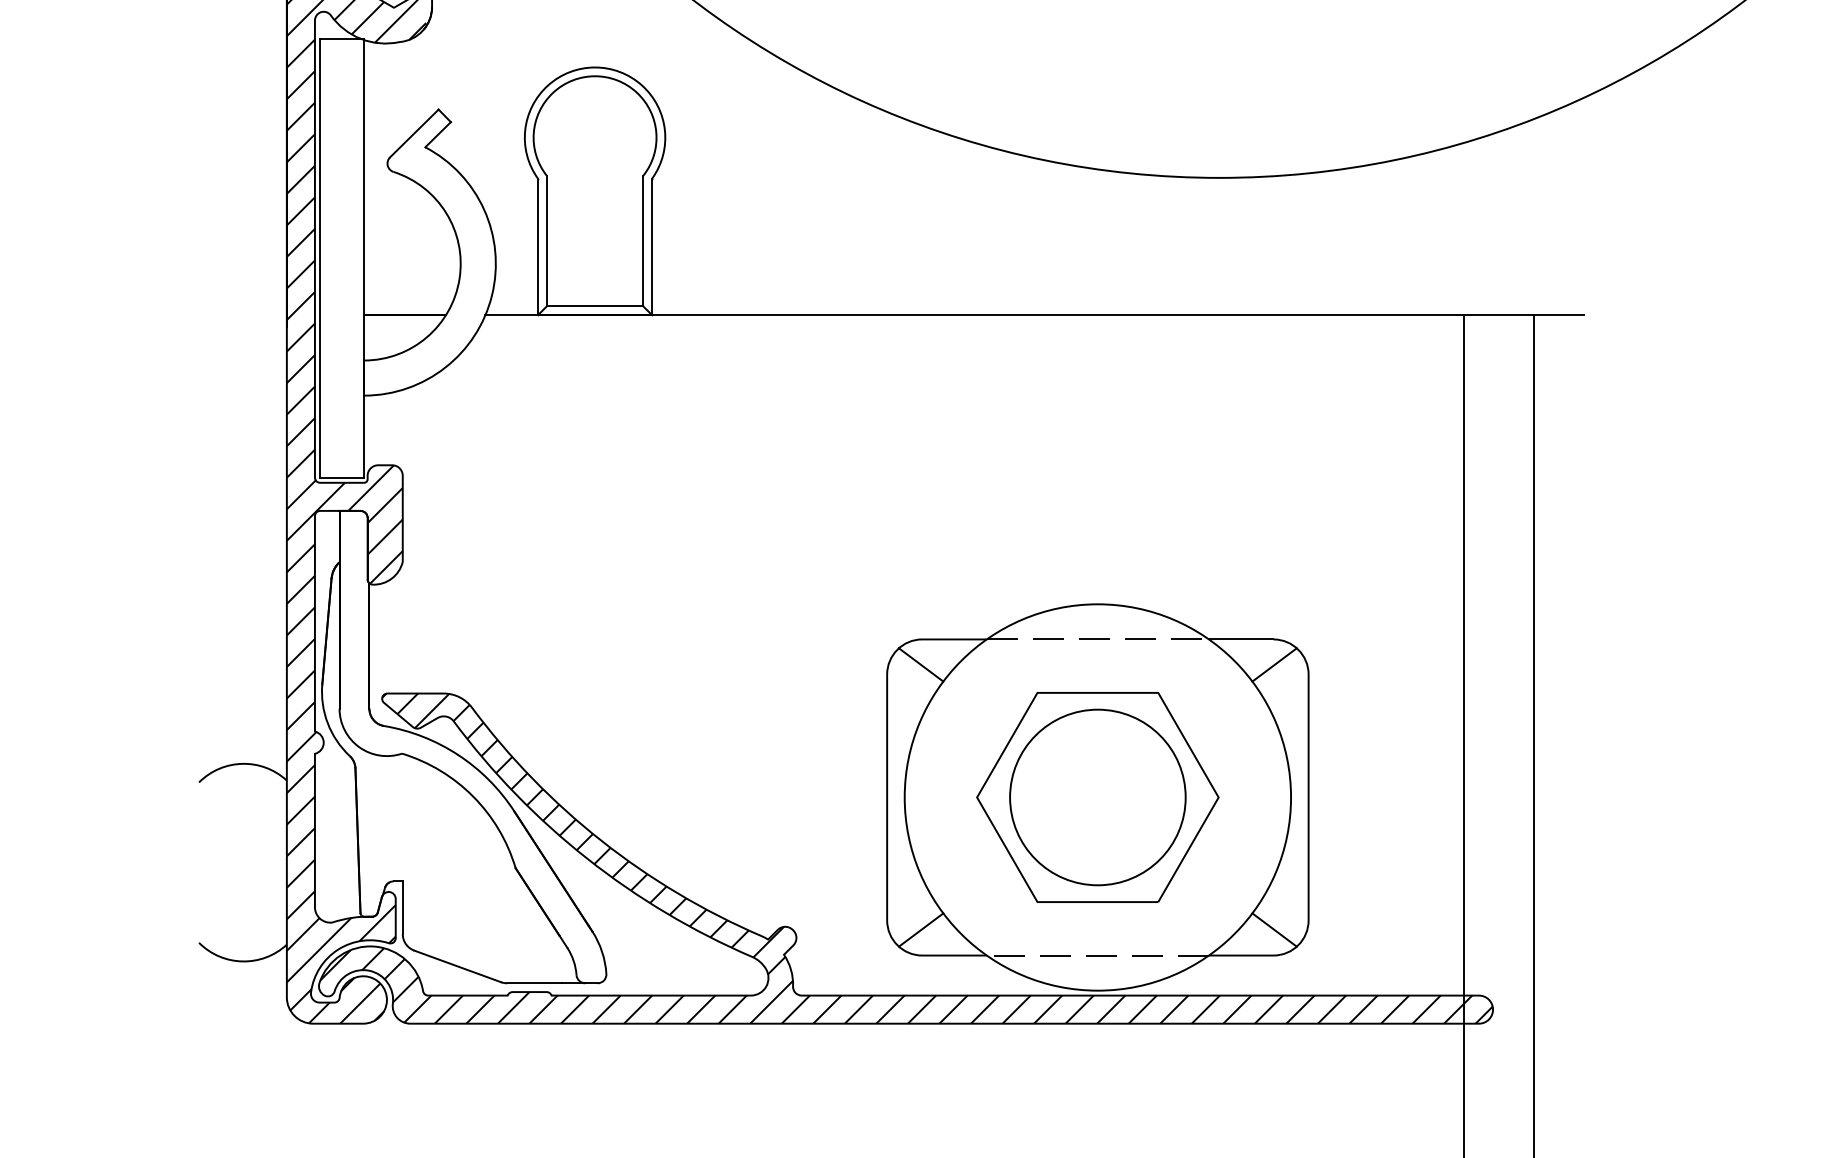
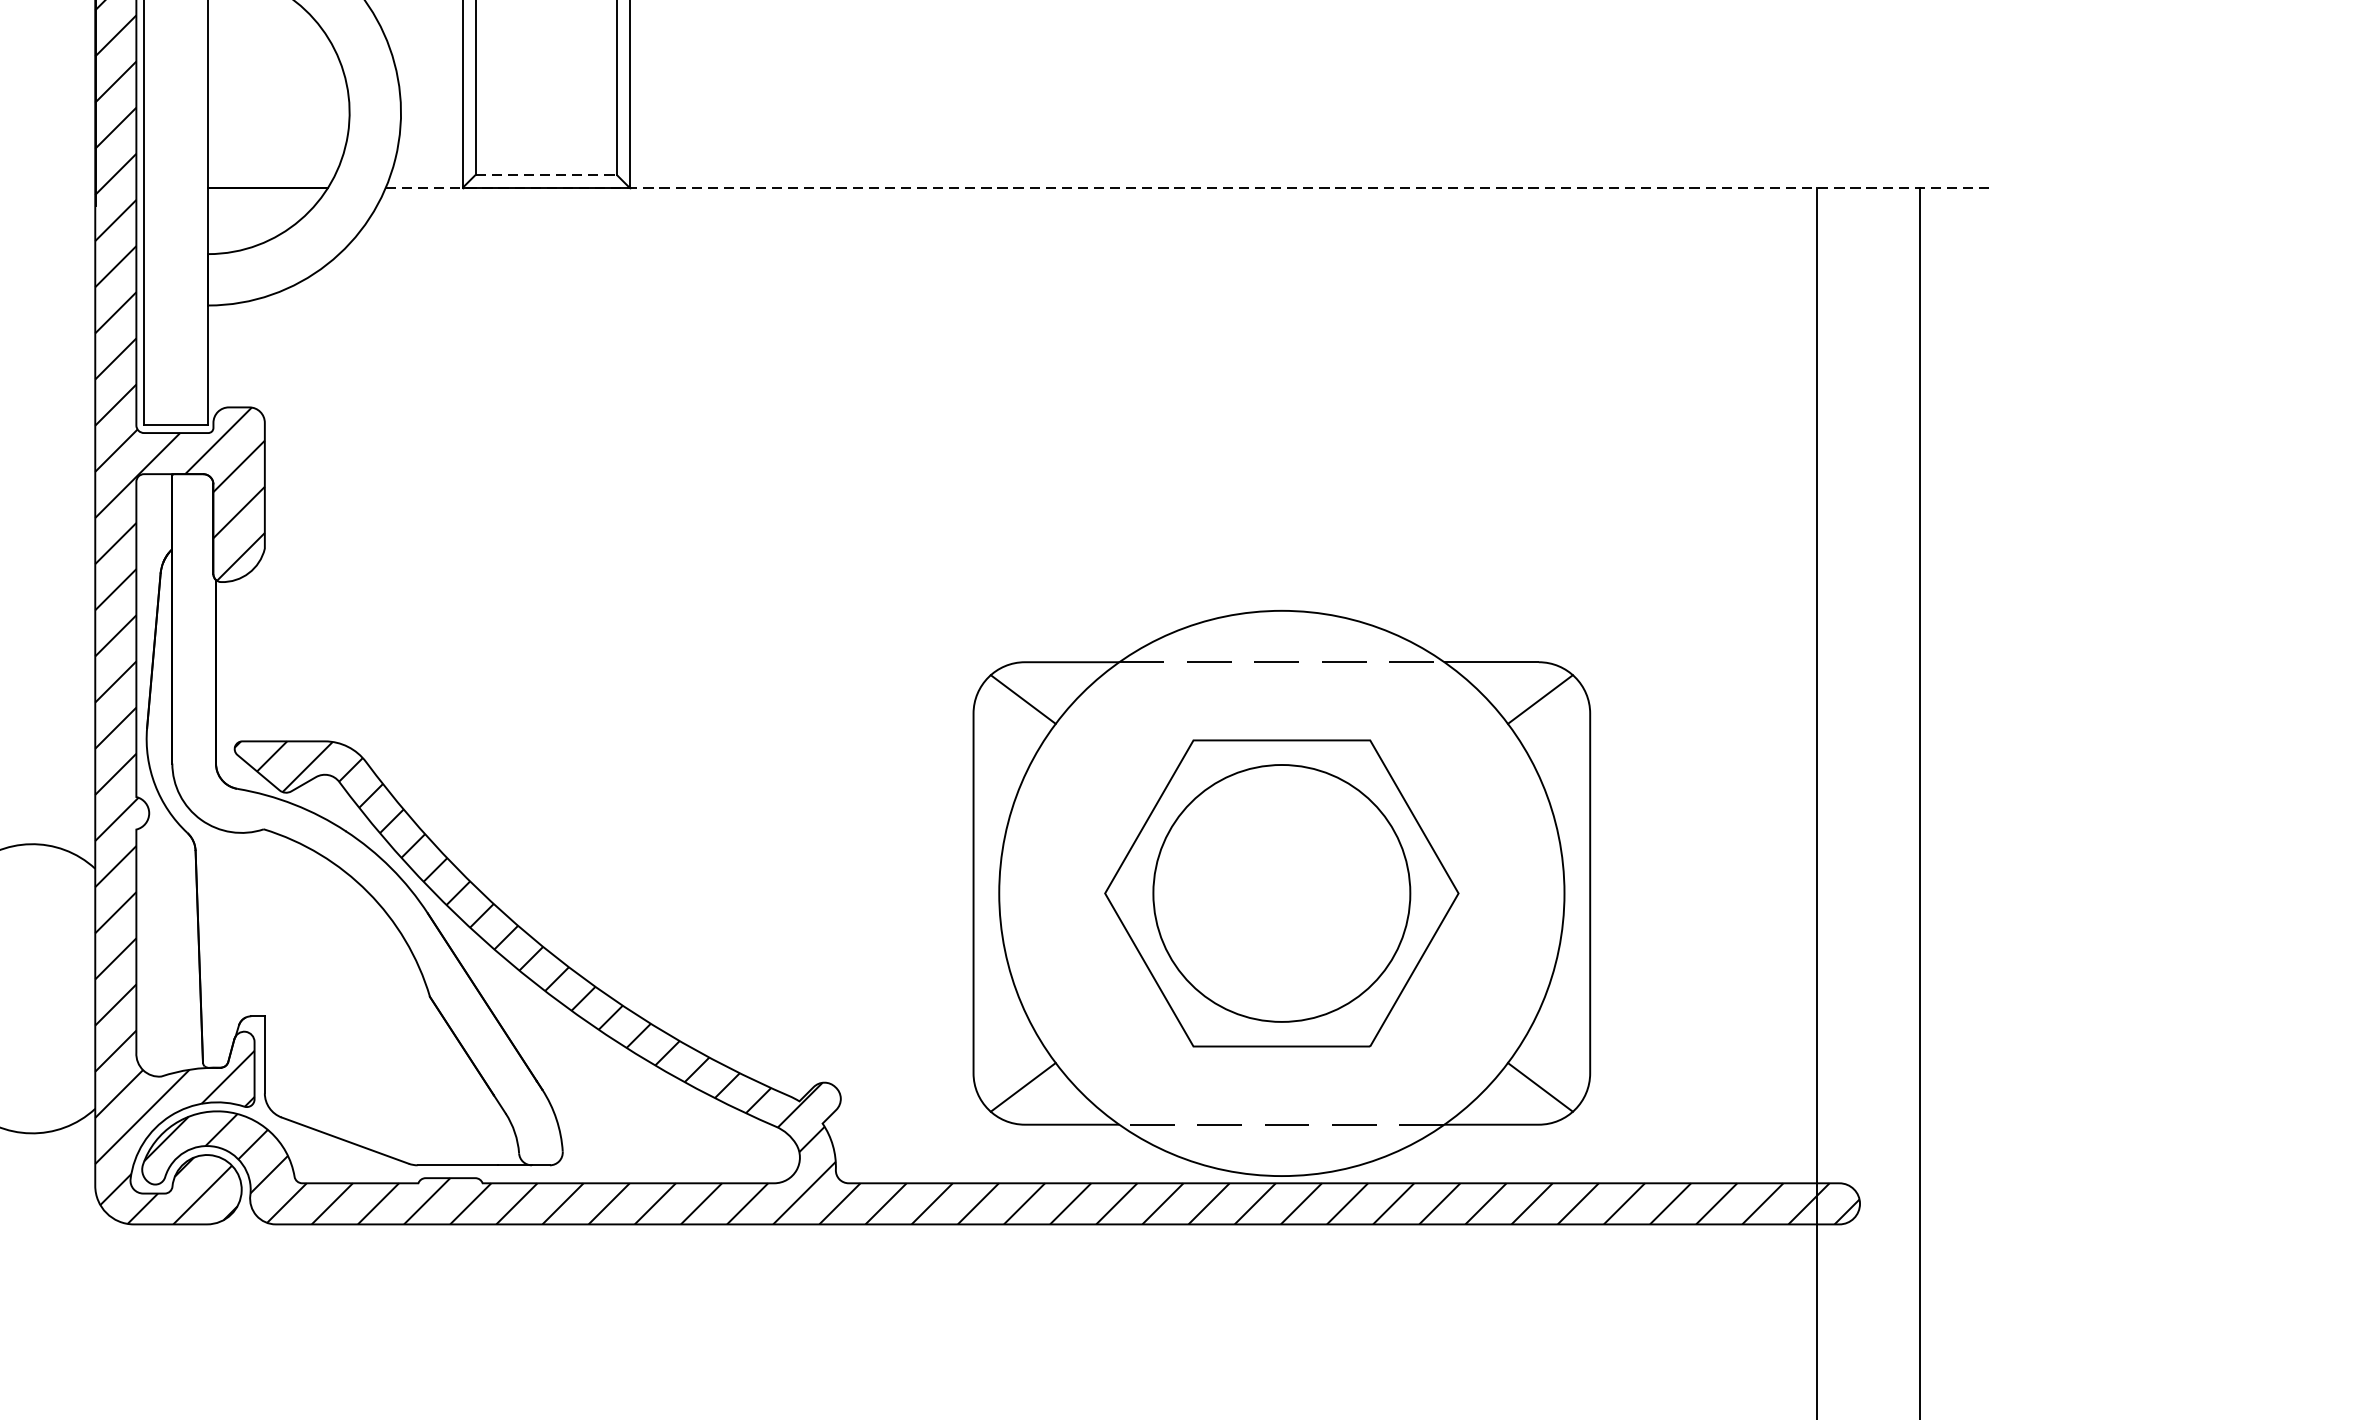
line: (595, 306) -> (546, 175), solid -> dashed
line: (1034, 315) -> (1189, 188), solid -> dashed

